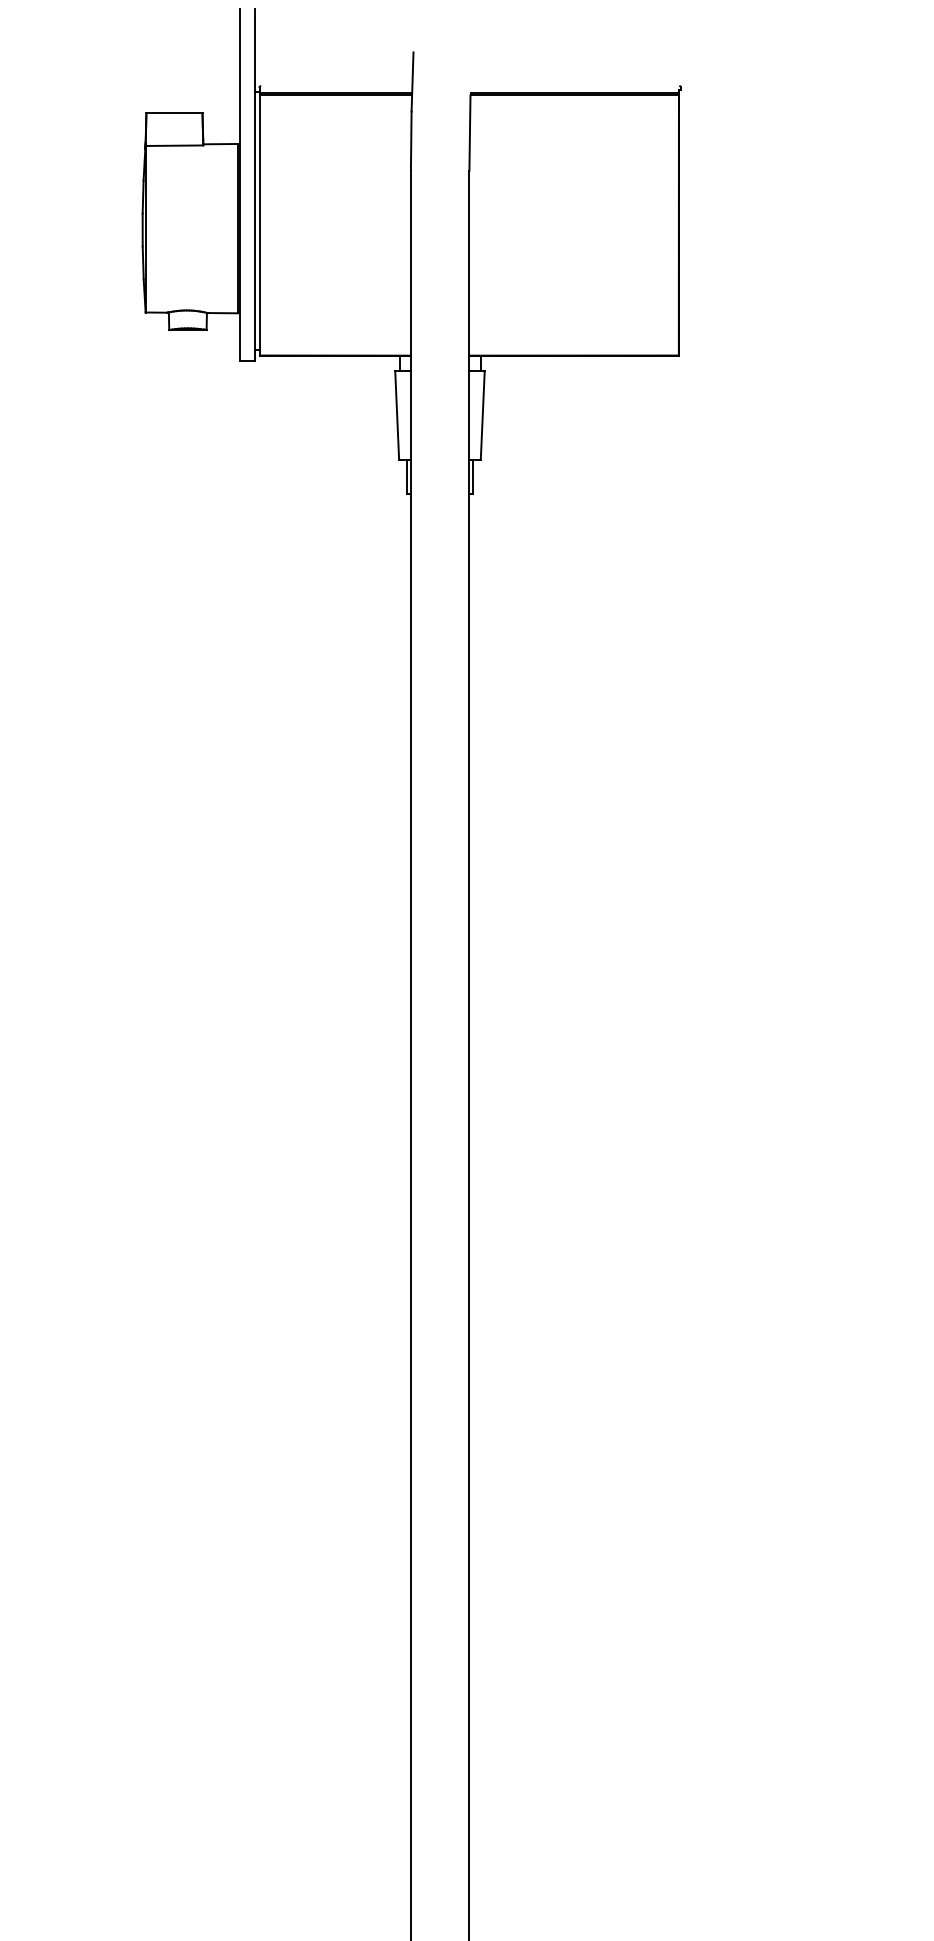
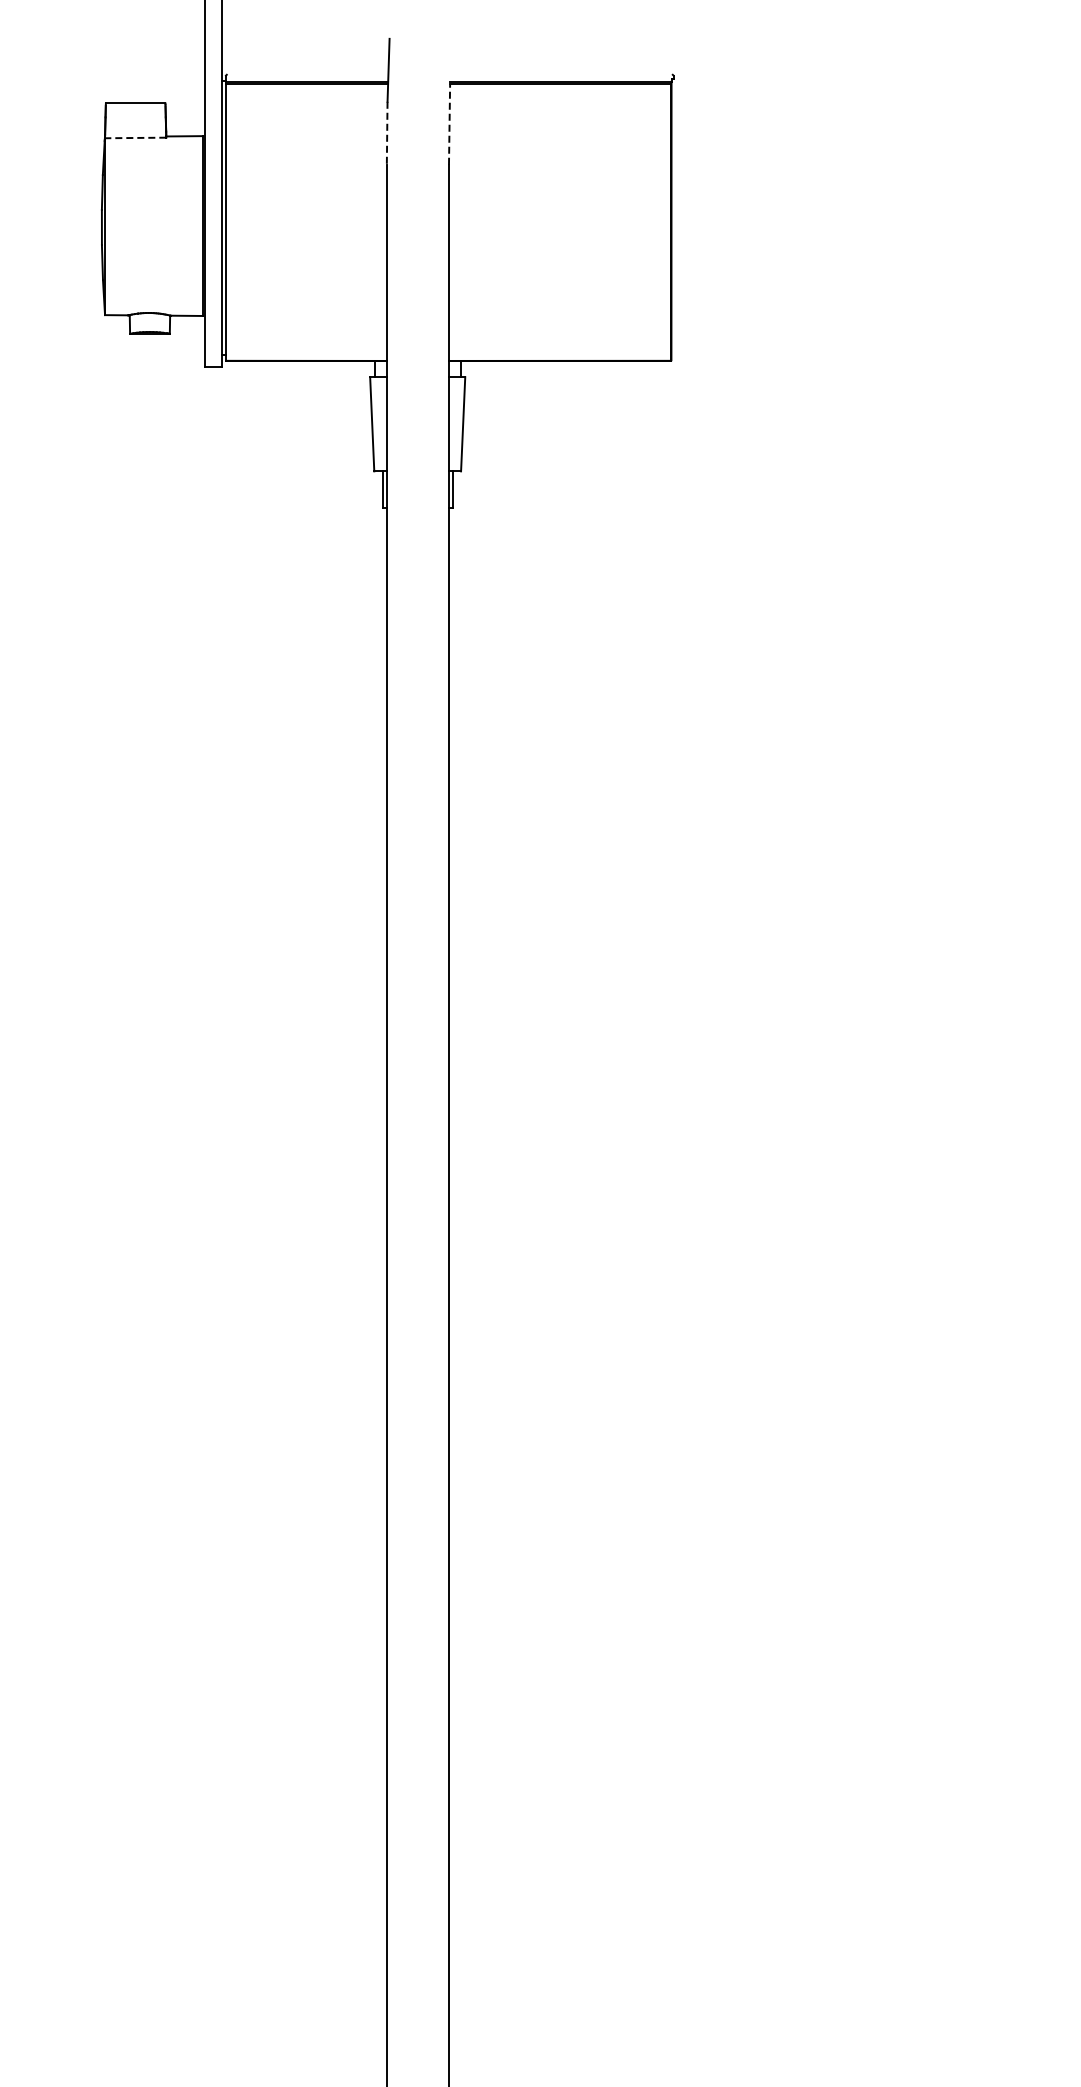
line: (469, 133) -> (449, 124), solid -> dashed
line: (411, 141) -> (387, 133), solid -> dashed
line: (174, 145) -> (135, 137), solid -> dashed

